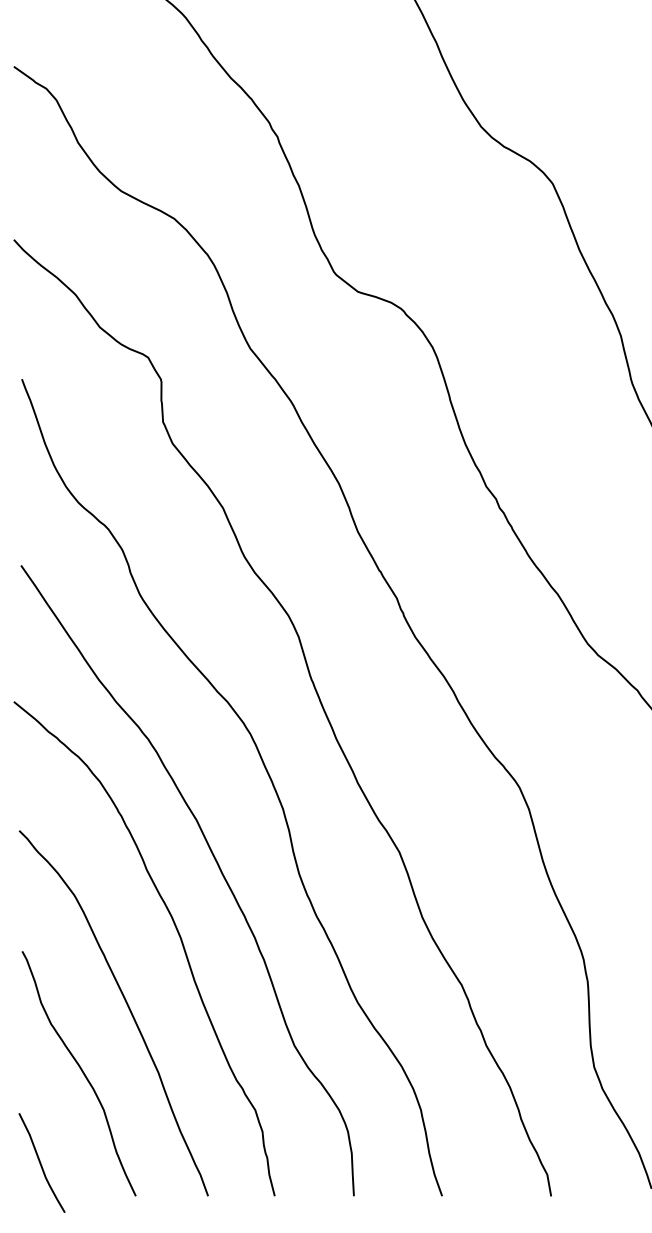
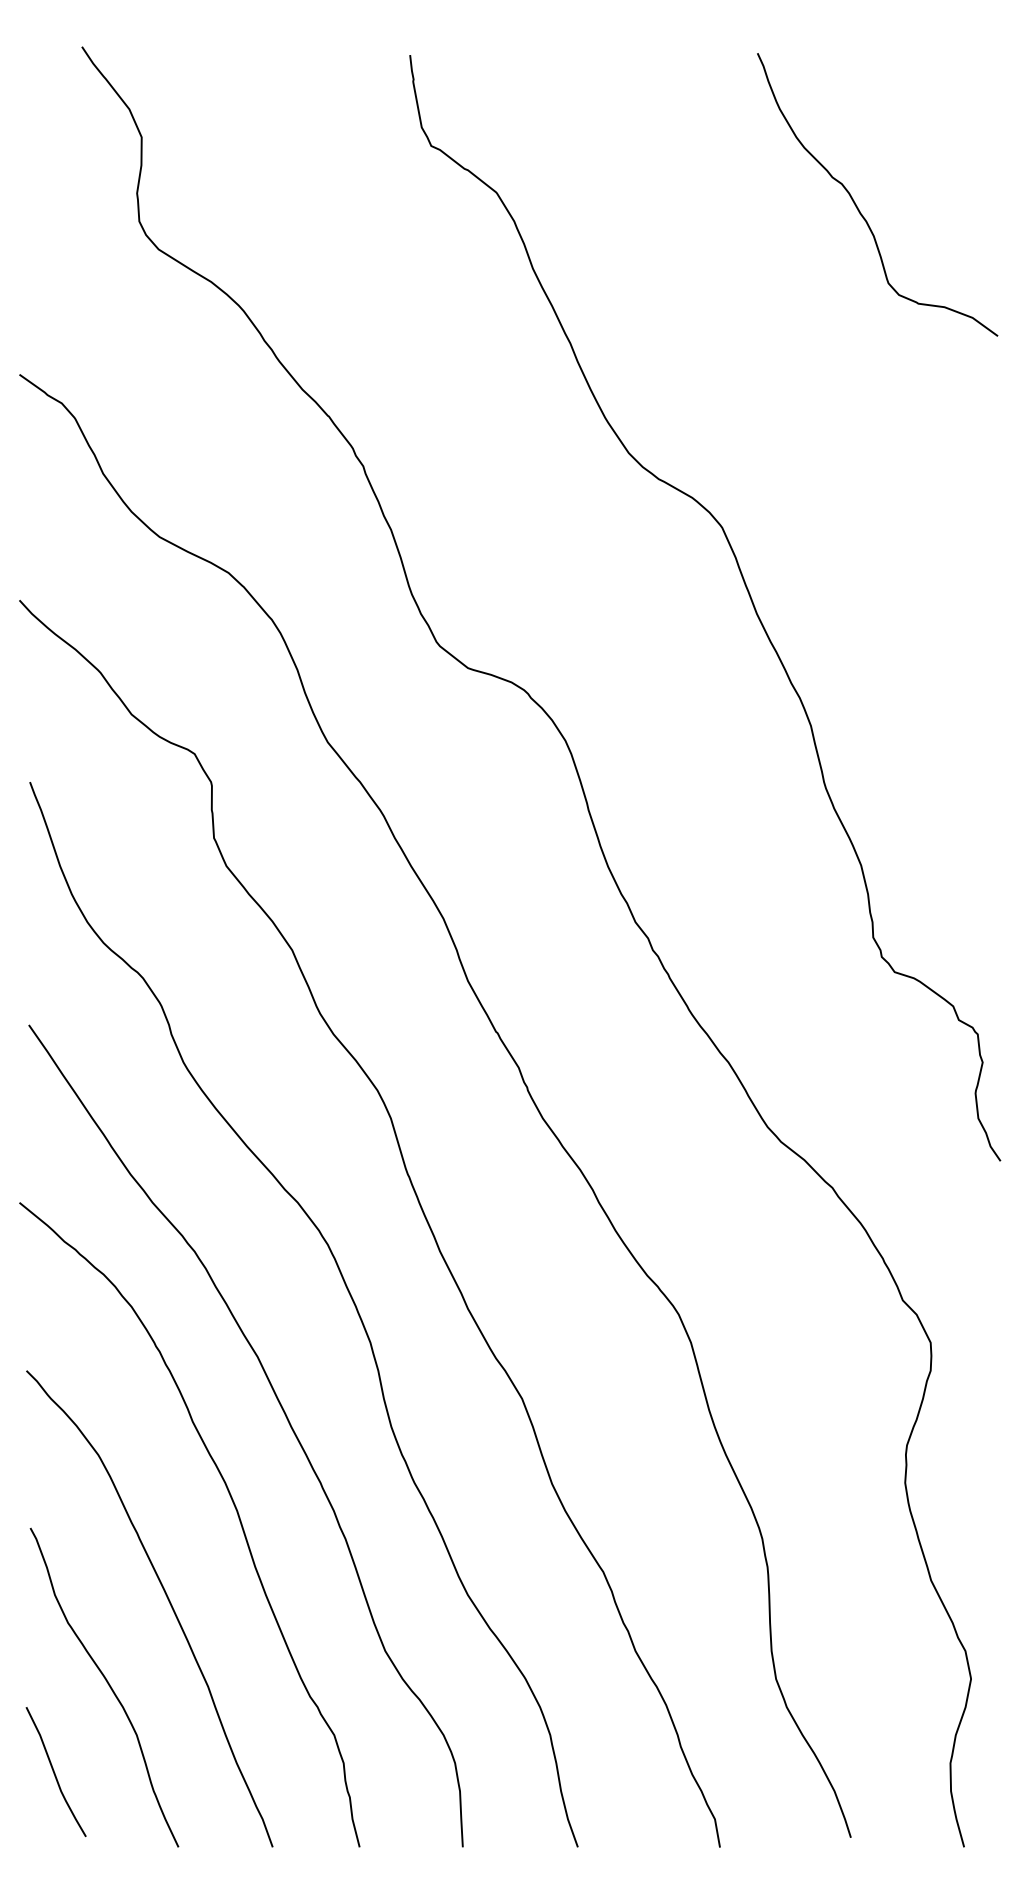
curve: (41, 1163) -> (55, 1772), moved

